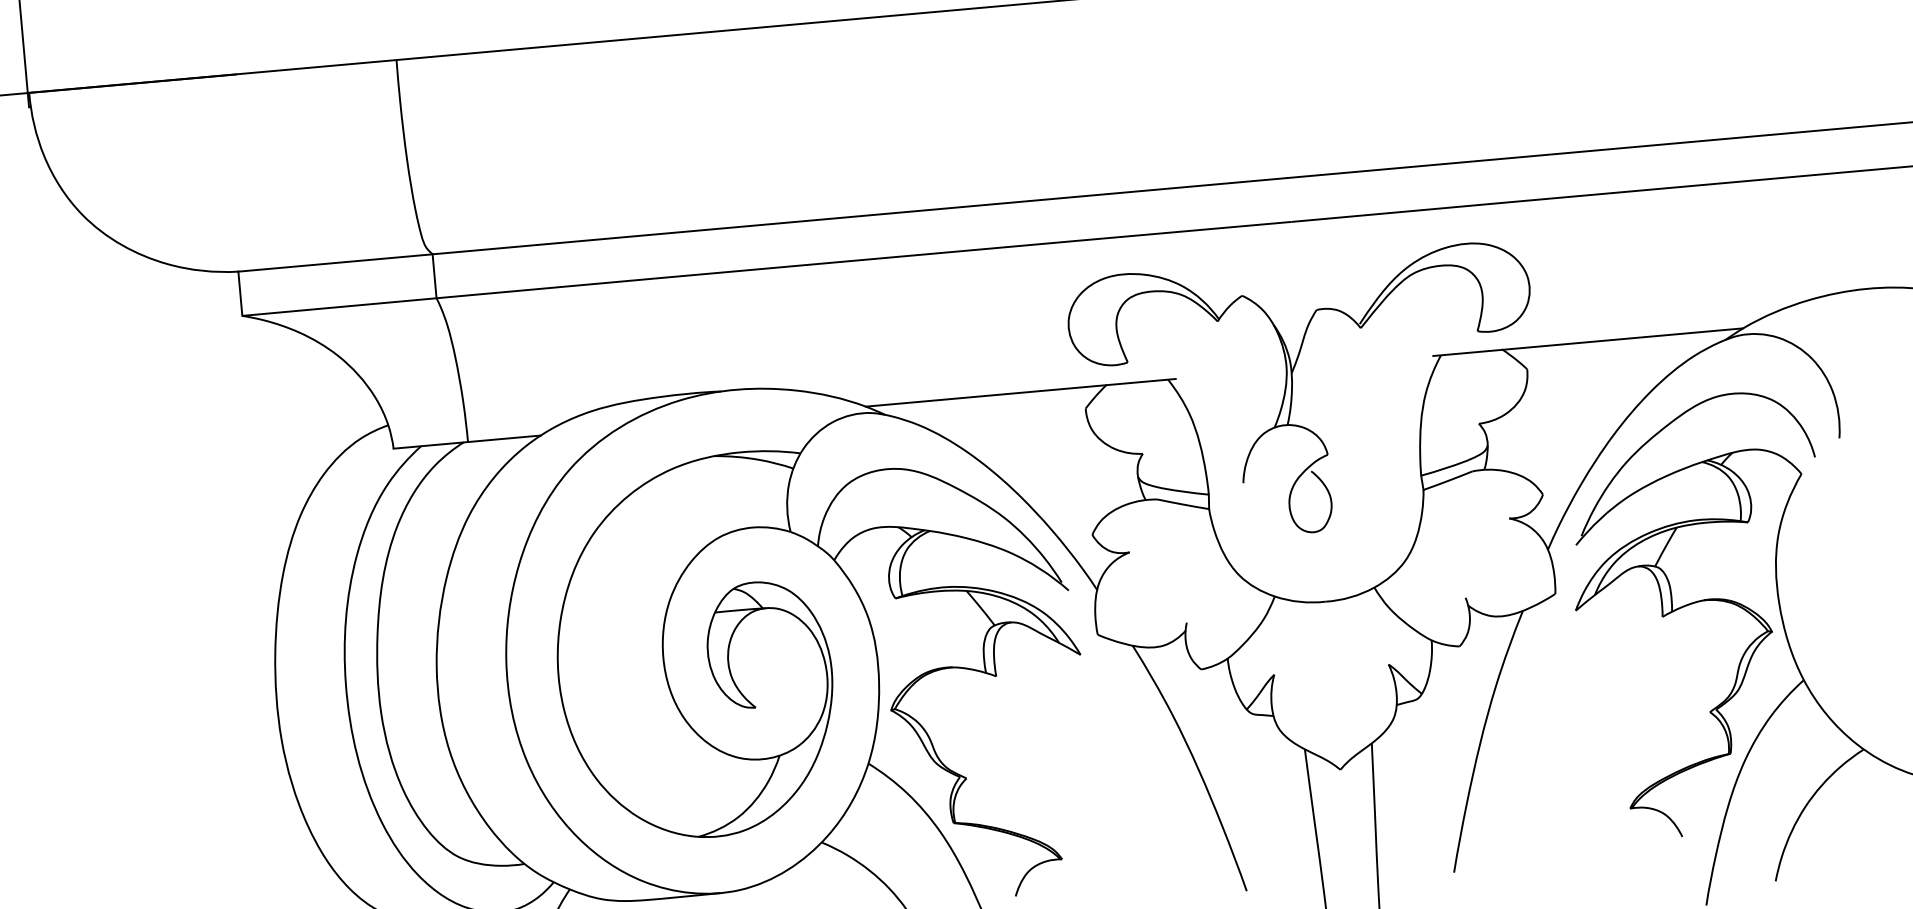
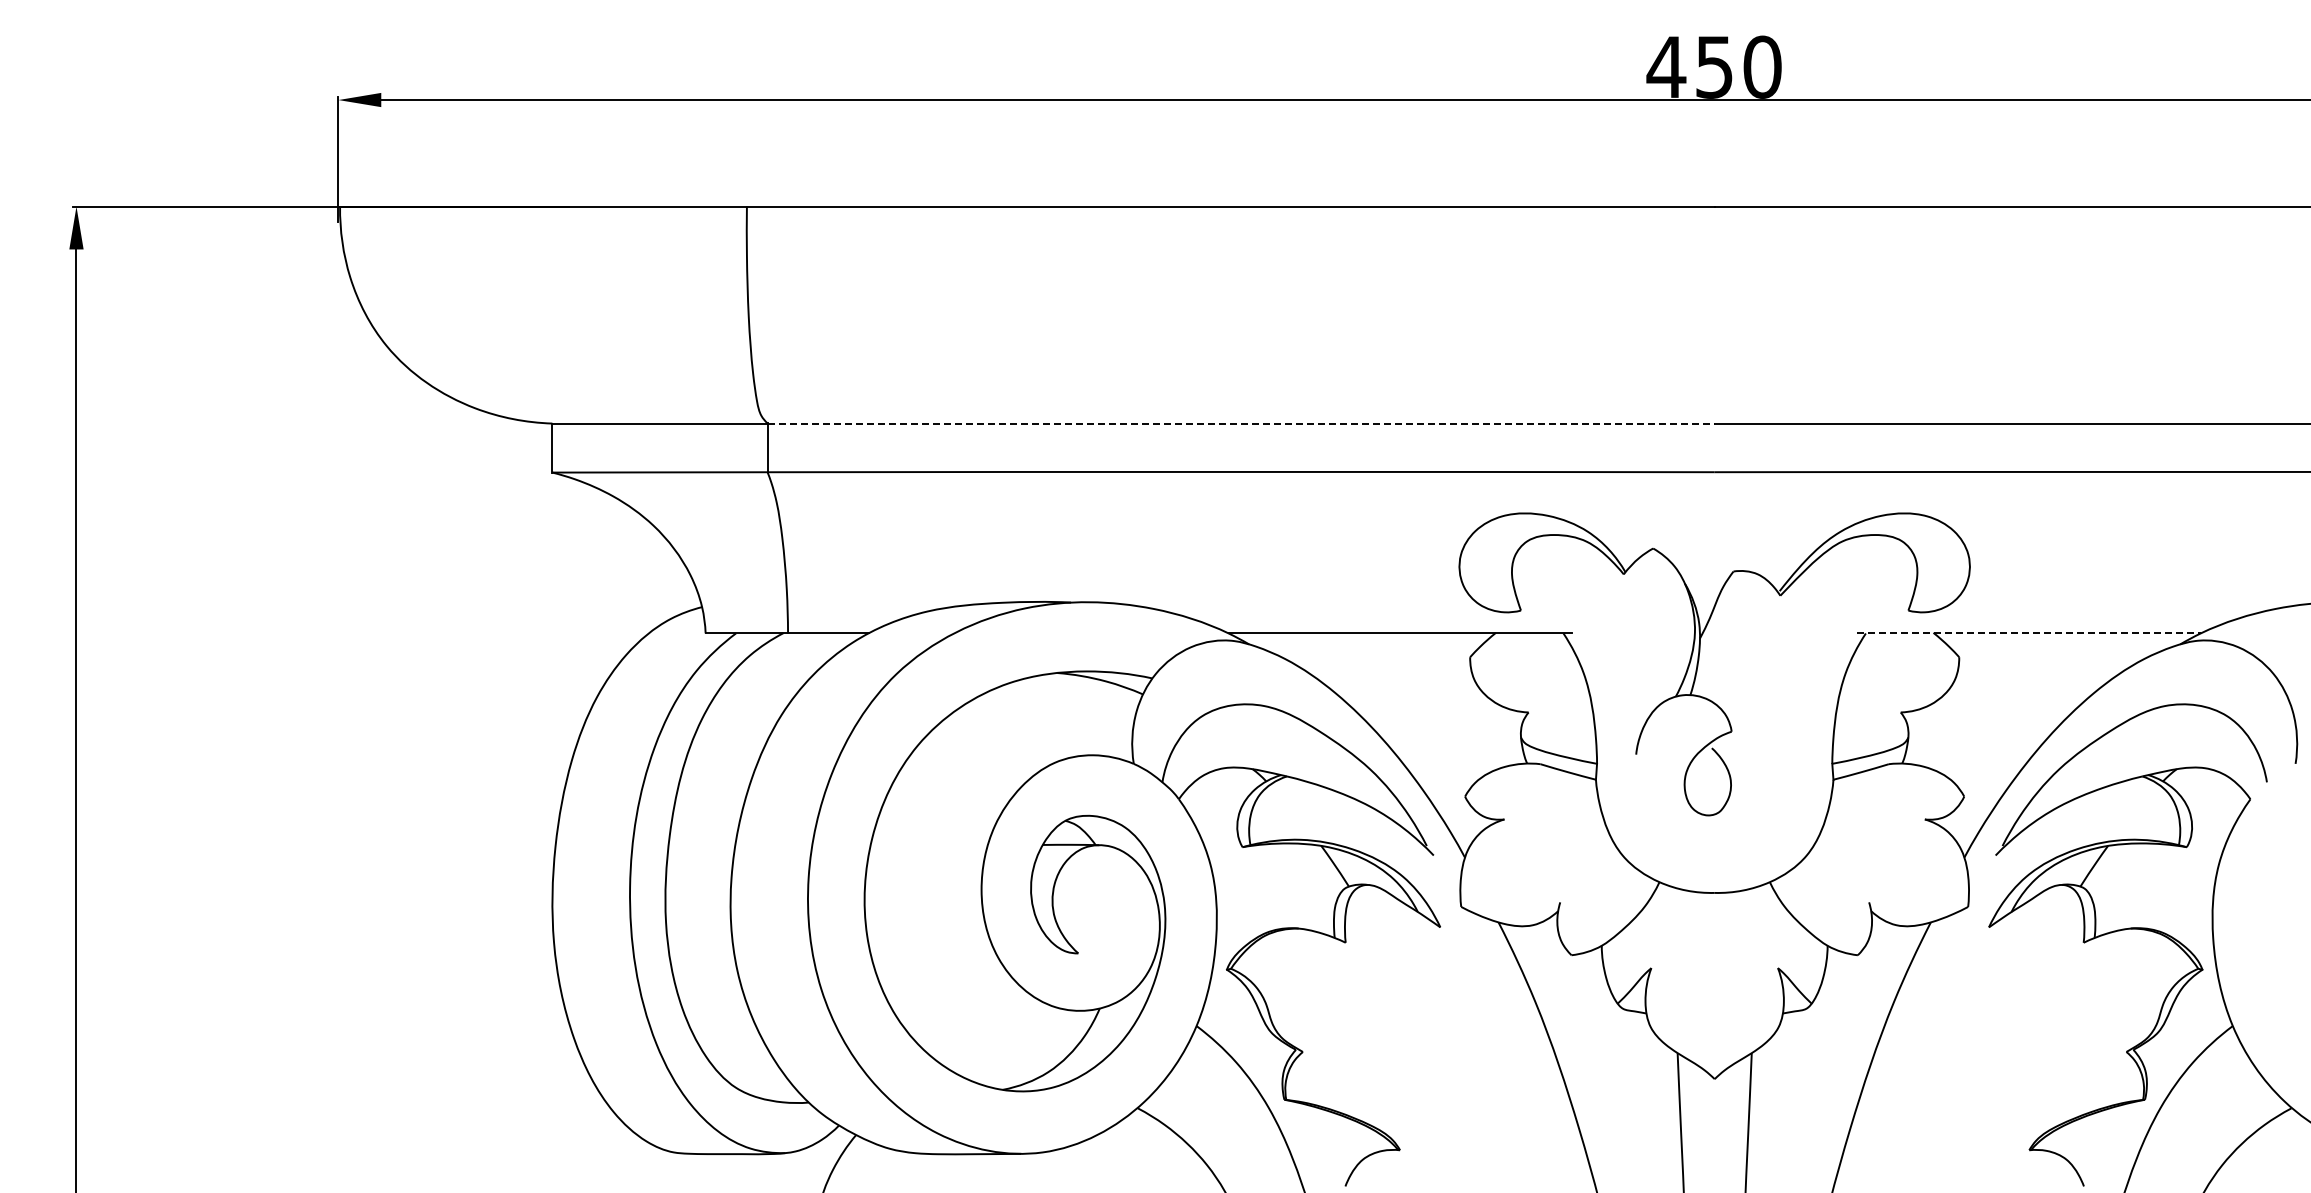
line: (860, 216) -> (1241, 423), solid -> dashed
line: (1588, 342) -> (2029, 633), solid -> dashed

